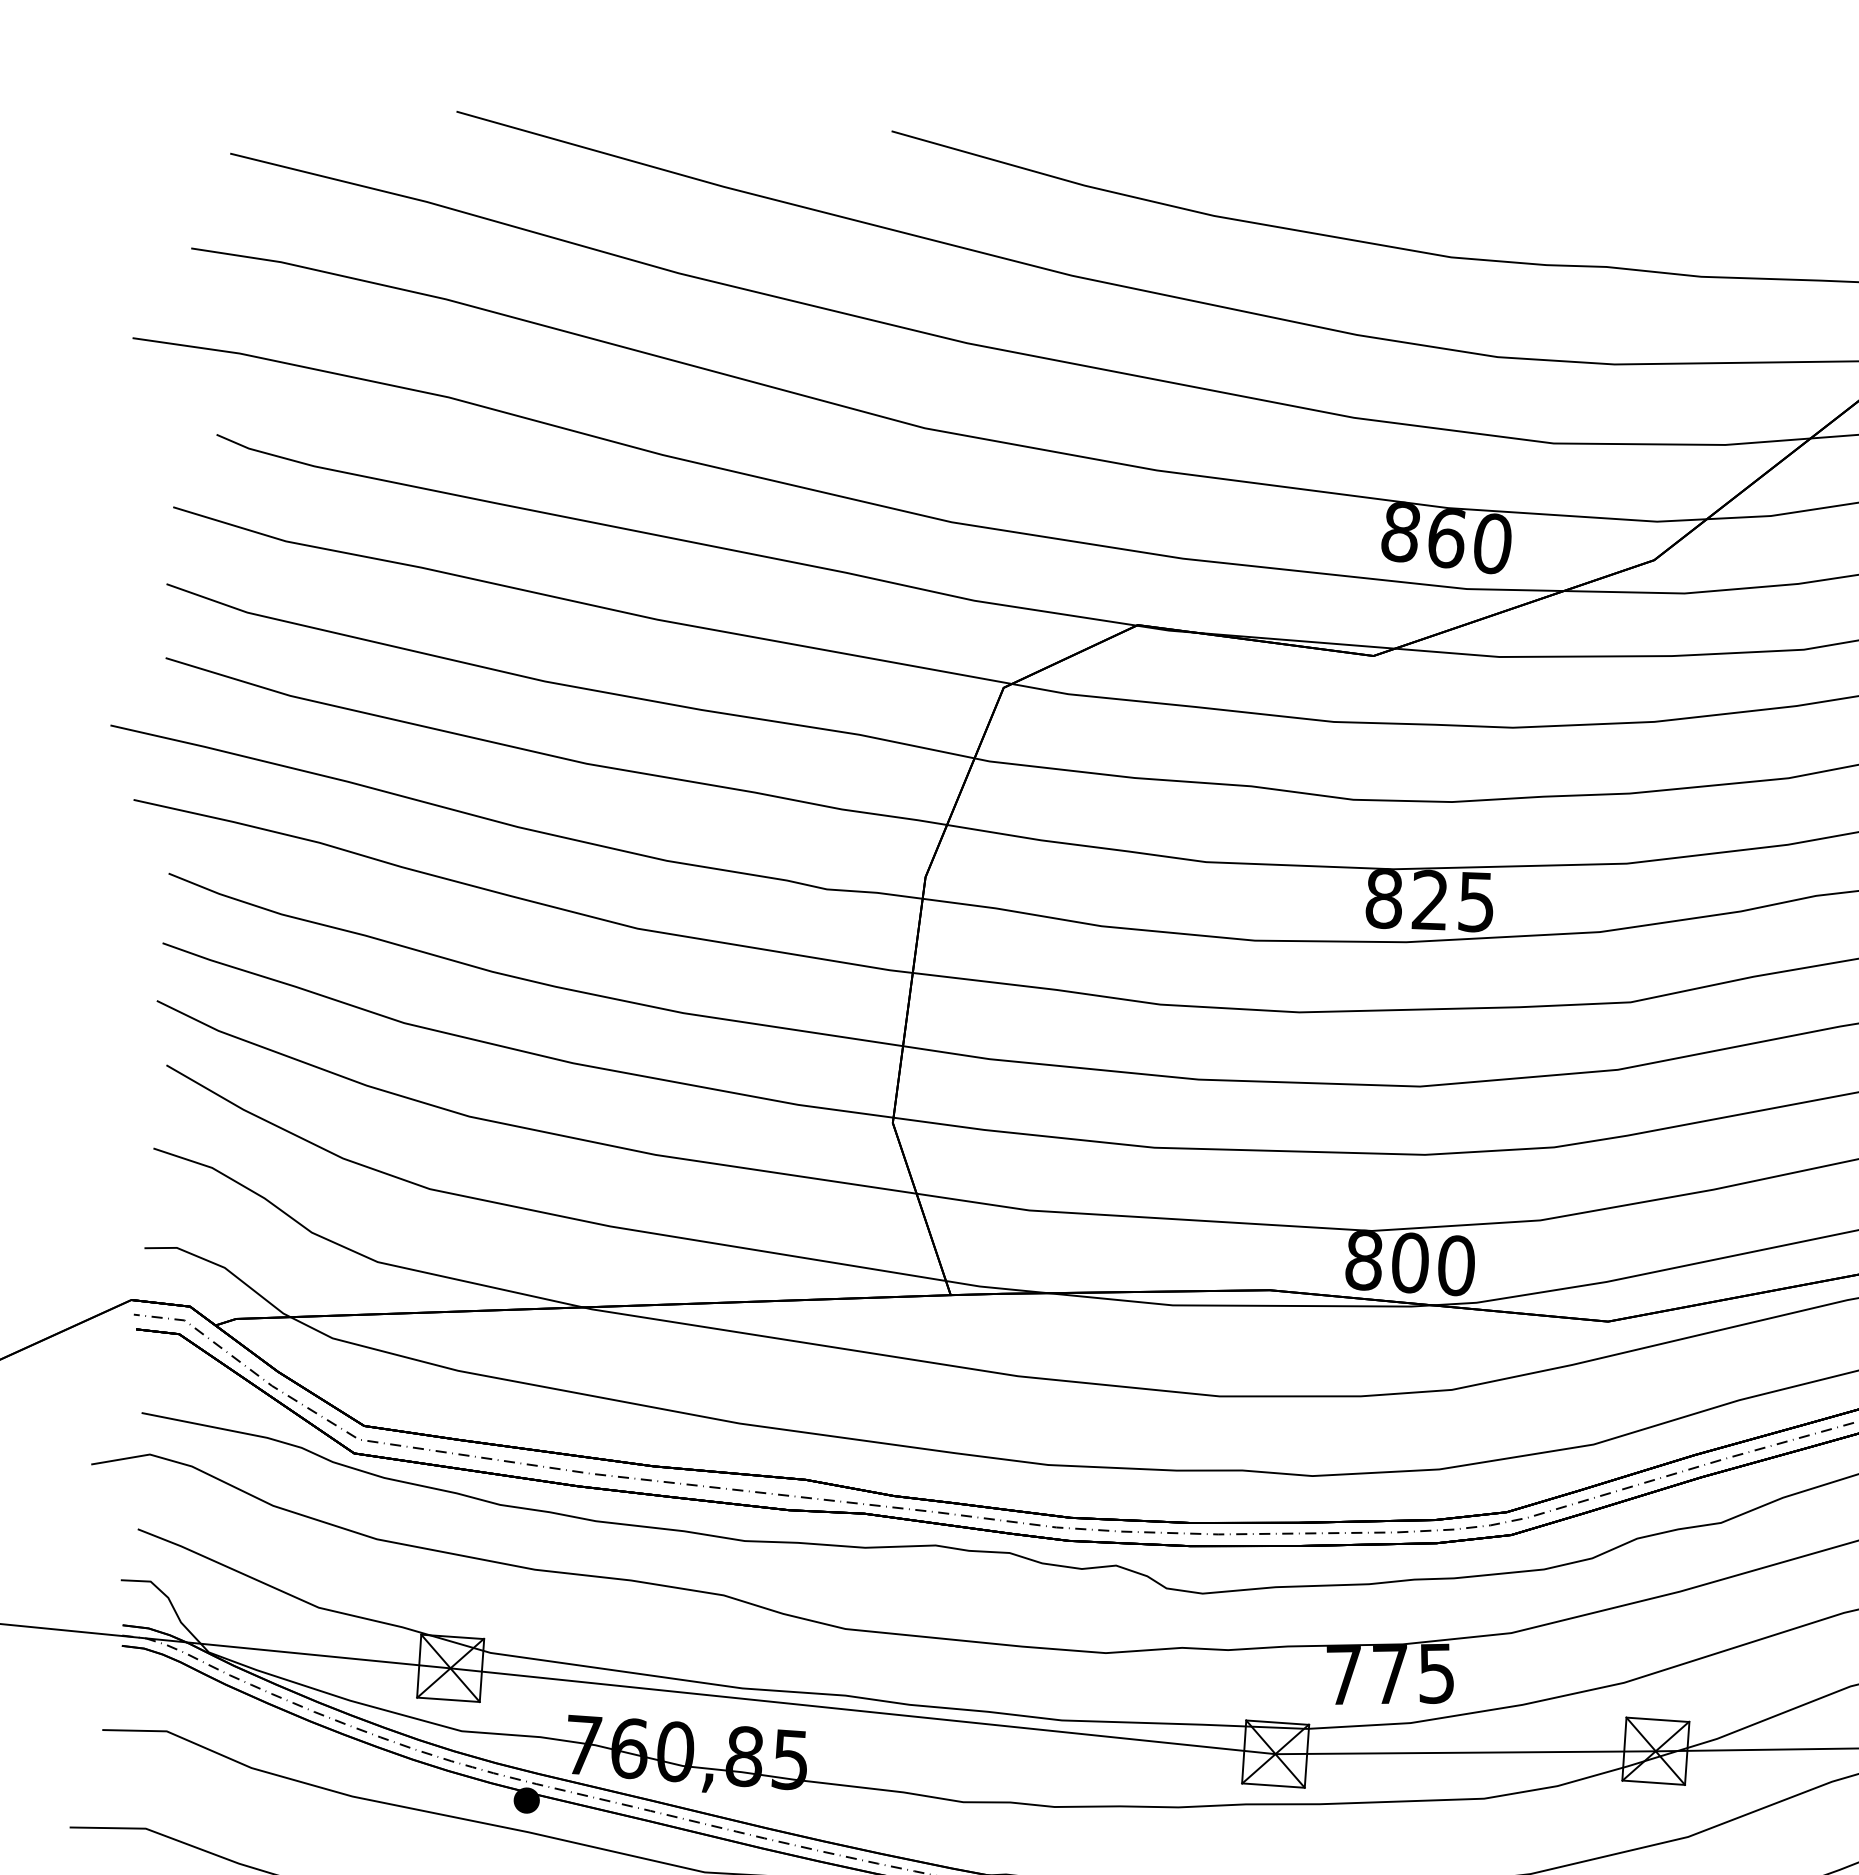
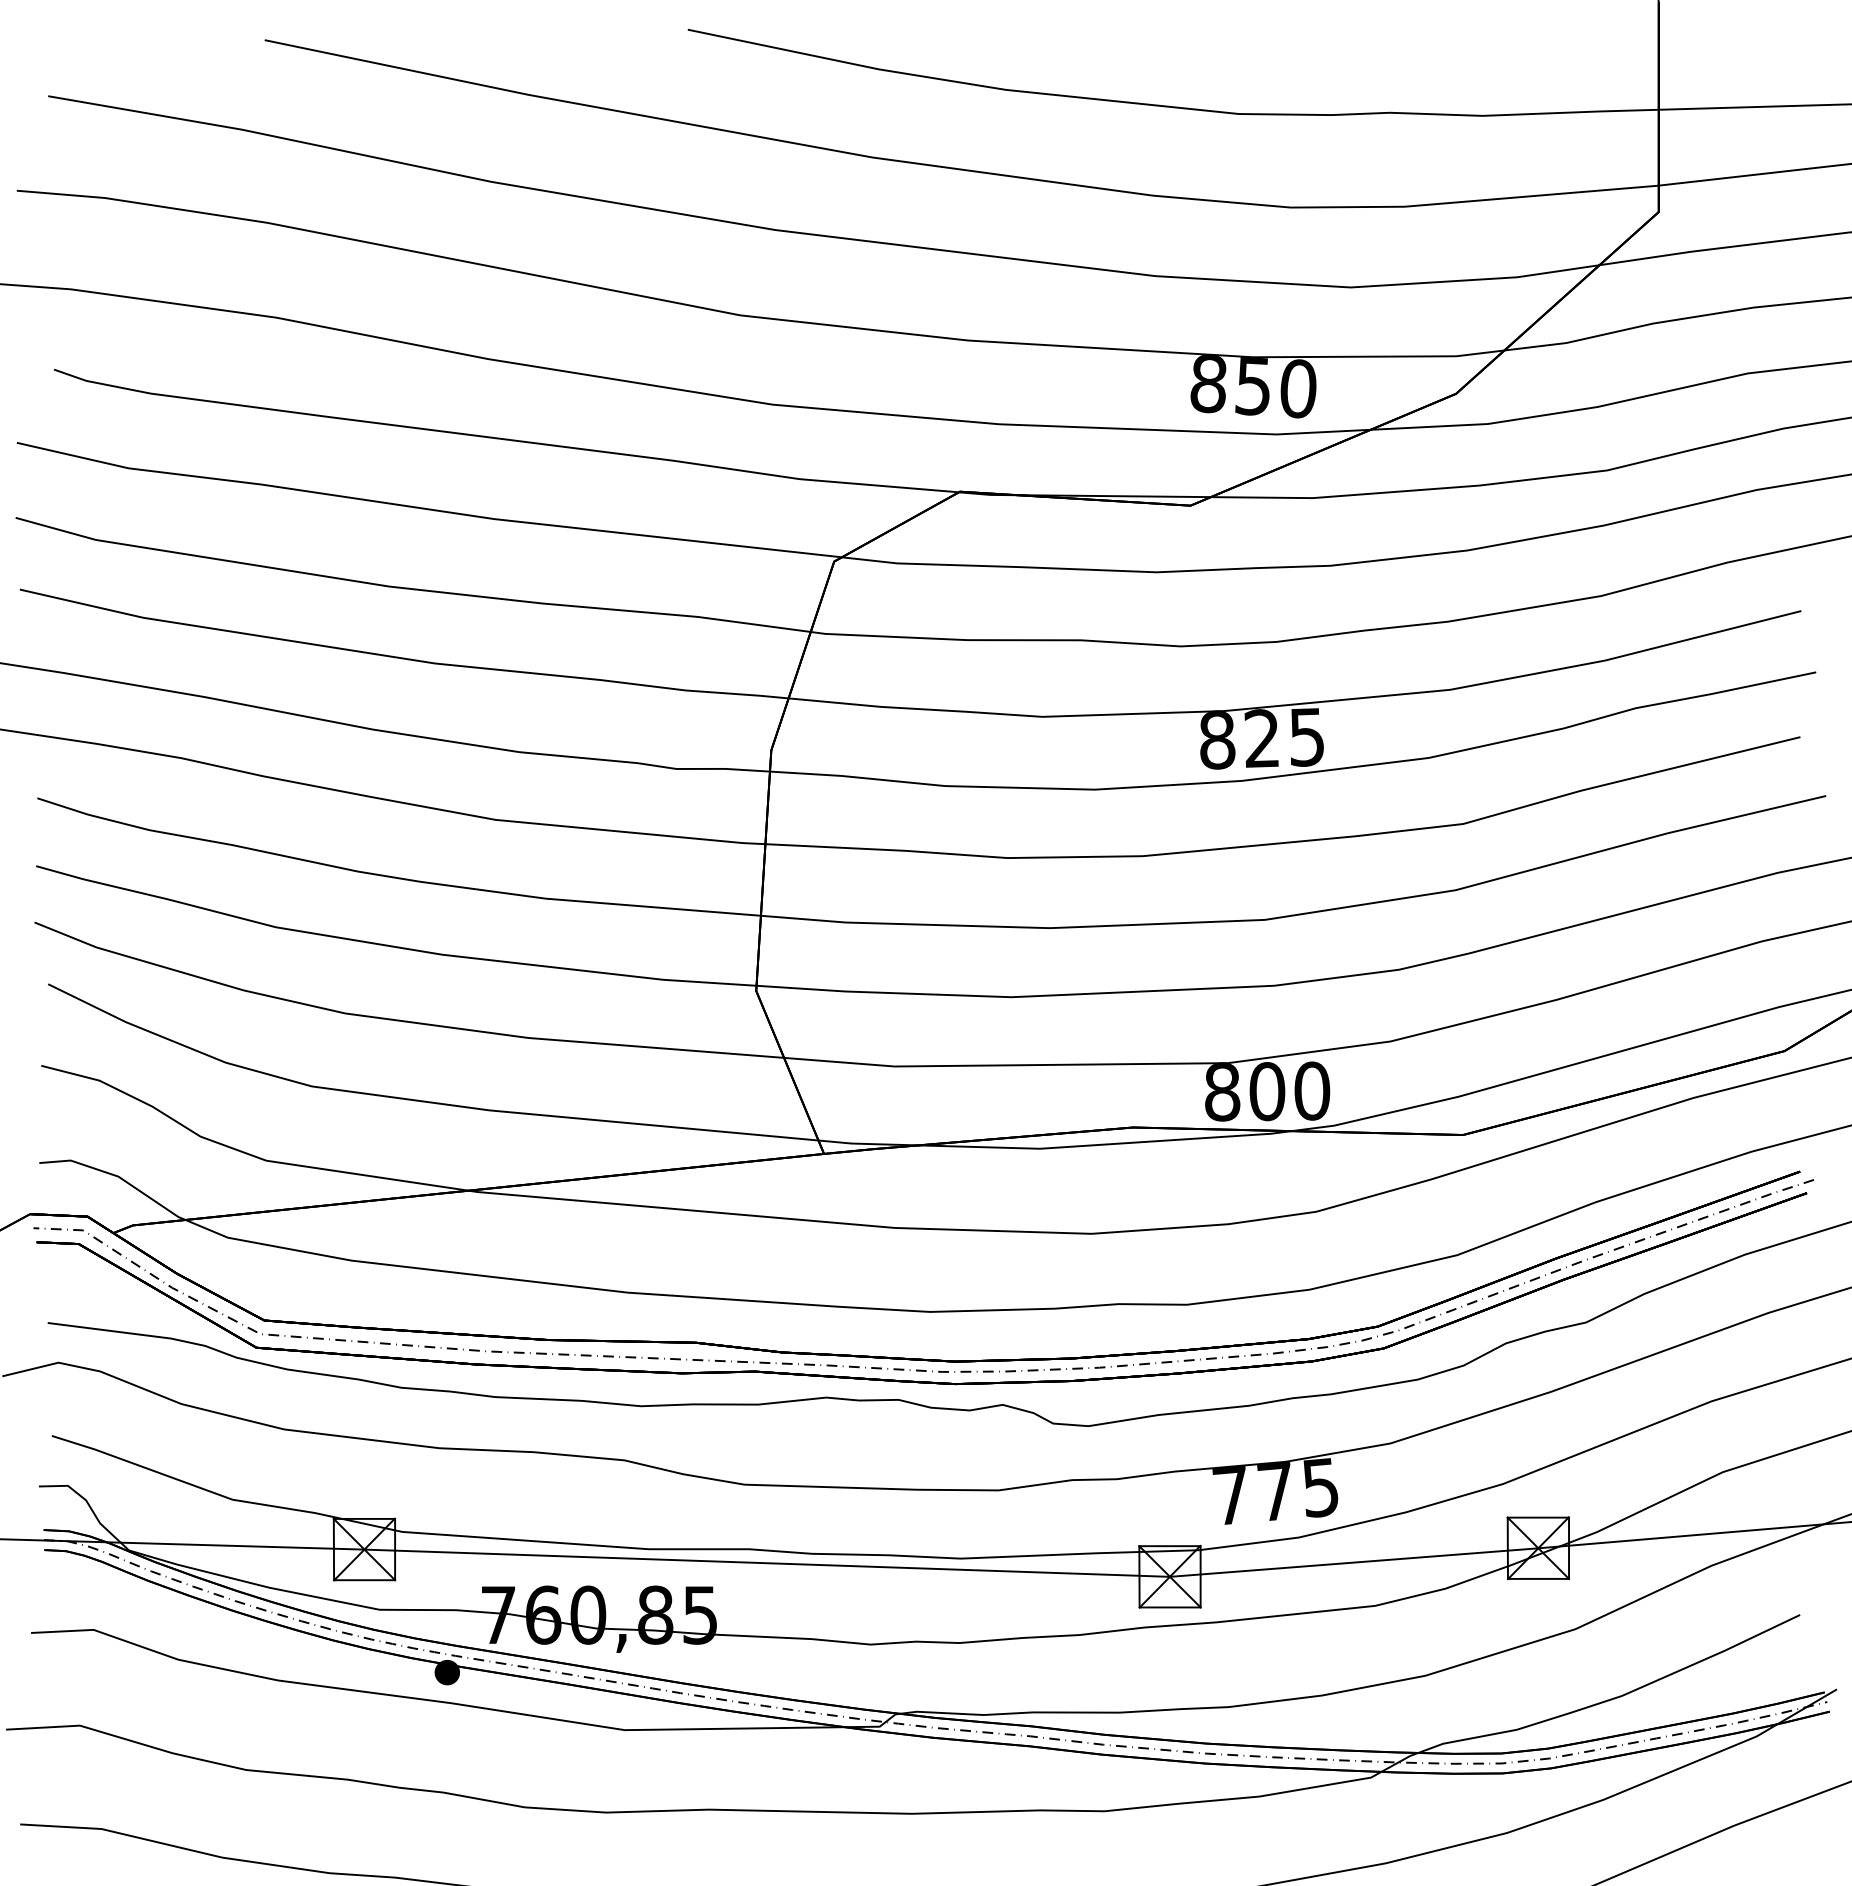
text: (1446, 538) -> (1253, 386), 860 -> 850

